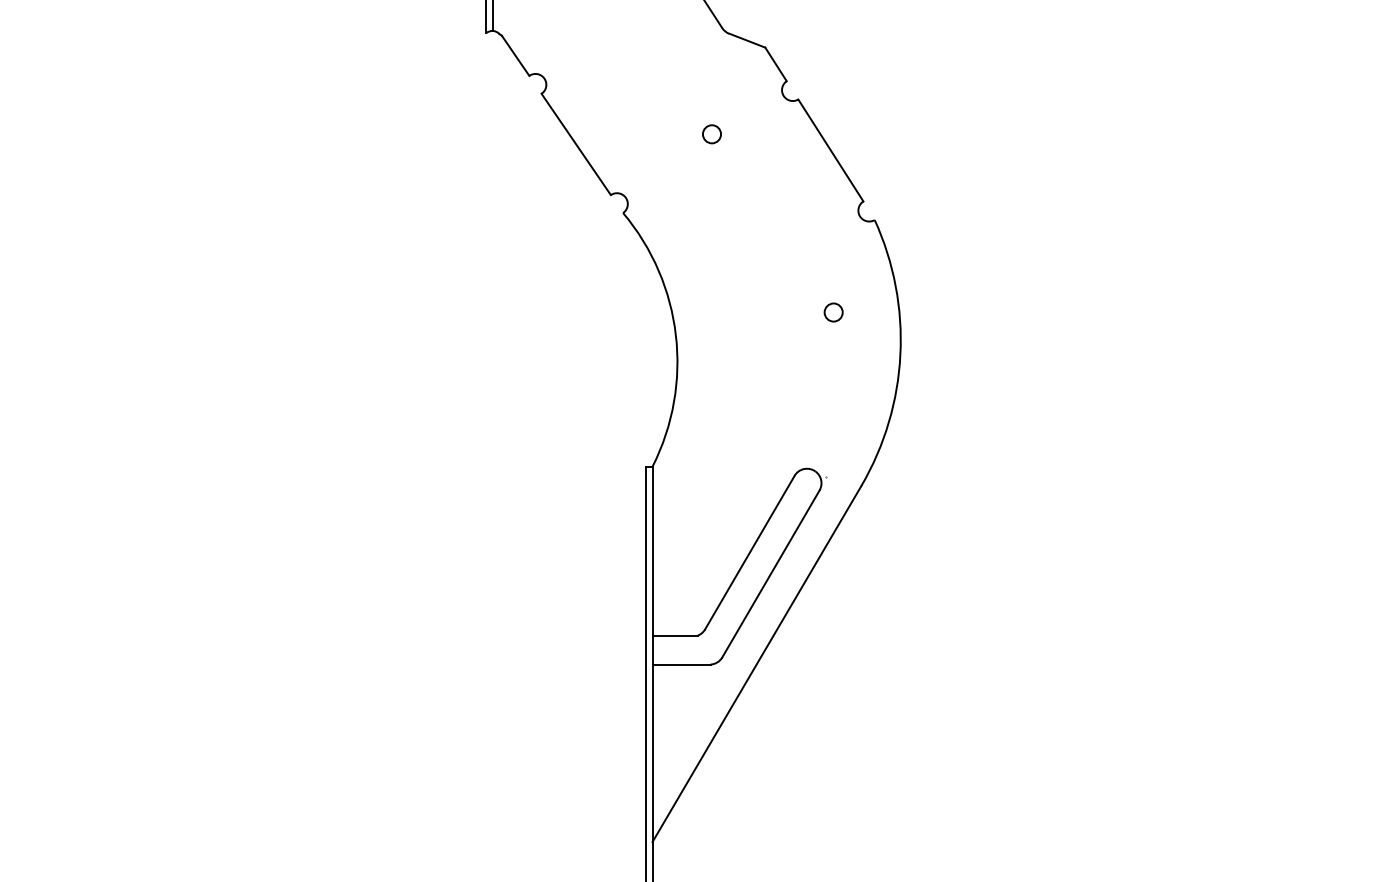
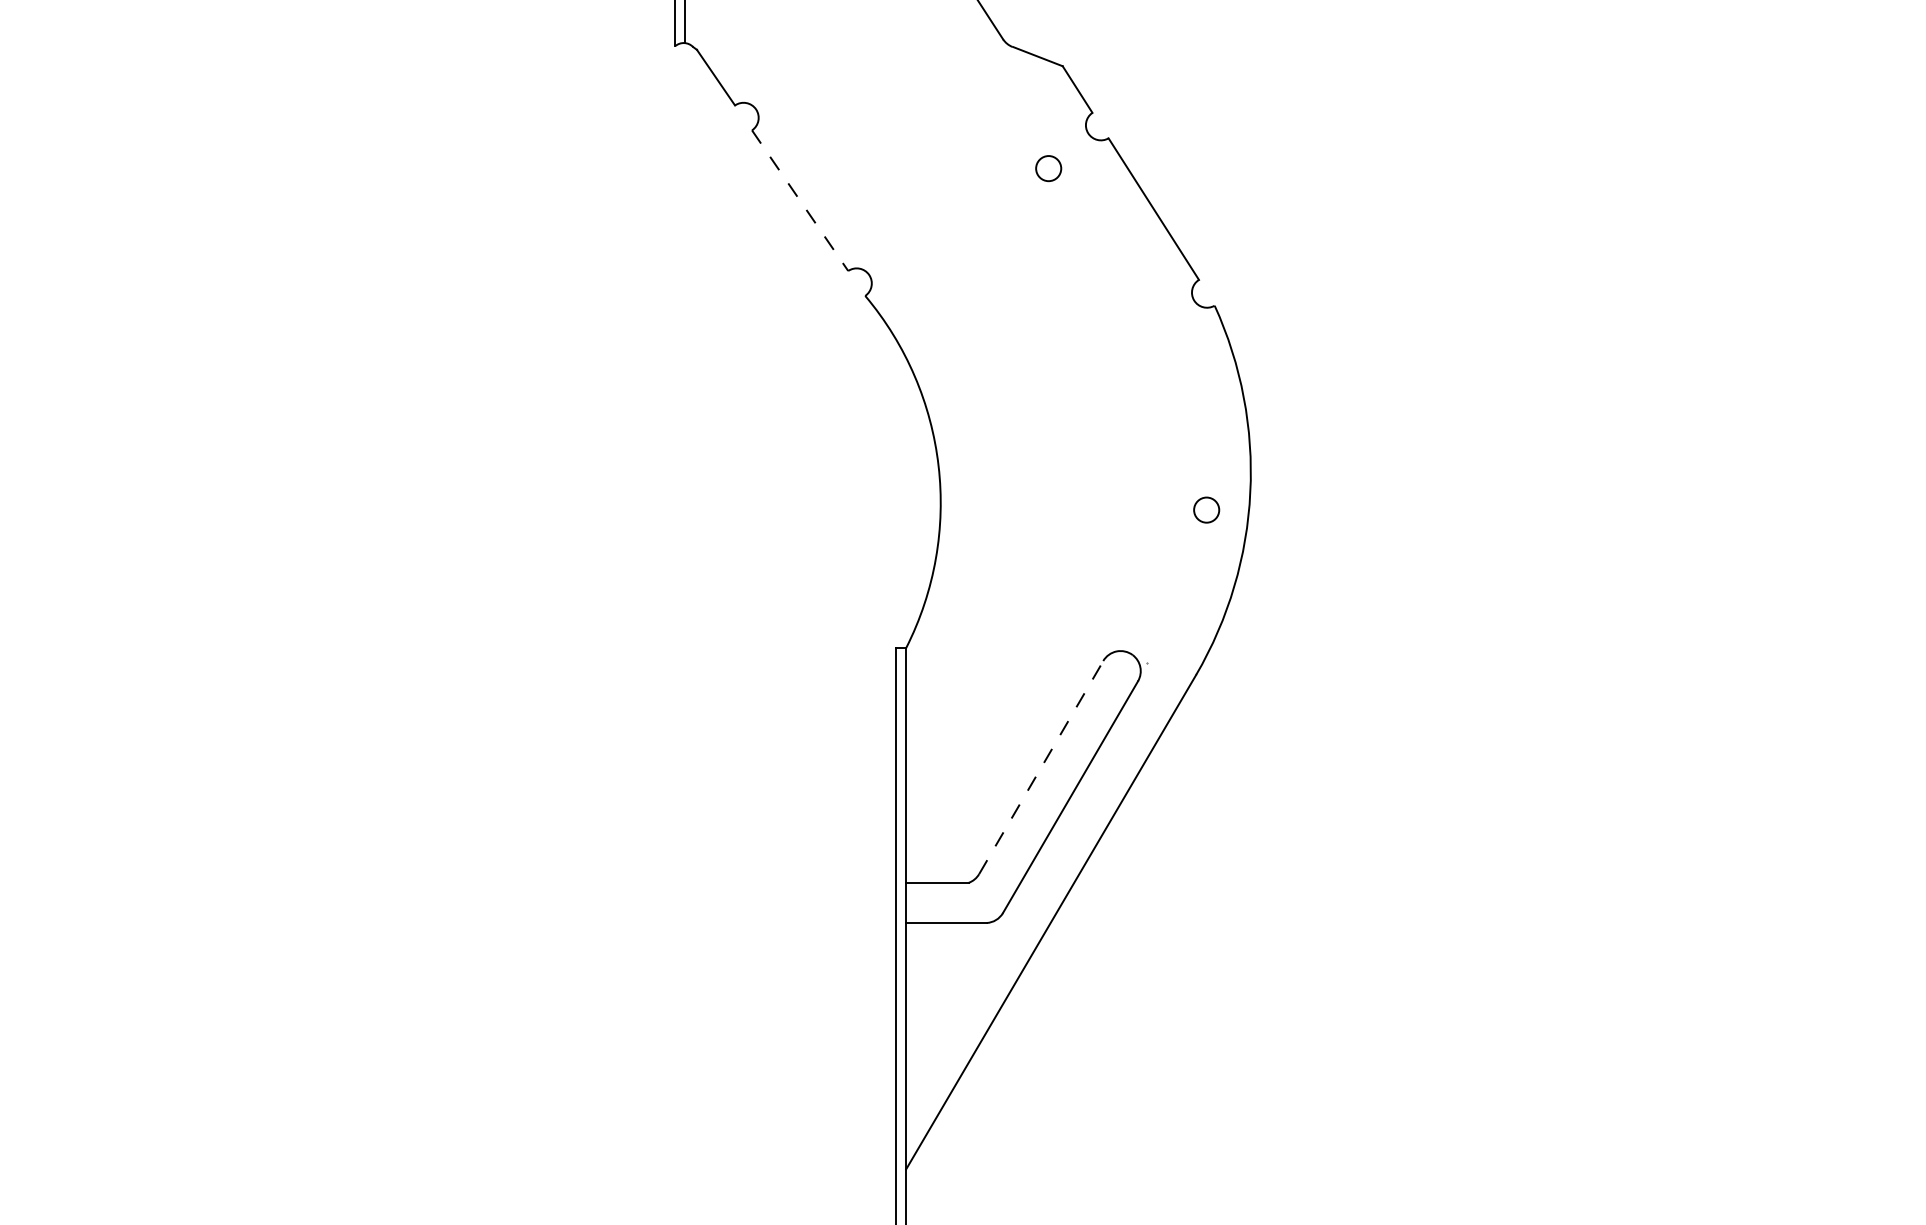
circle: (711, 134) -> (1048, 168), moved
line: (576, 145) -> (800, 201), solid -> dashed
circle: (833, 312) -> (1206, 509), moved
line: (750, 552) -> (1041, 767), solid -> dashed

